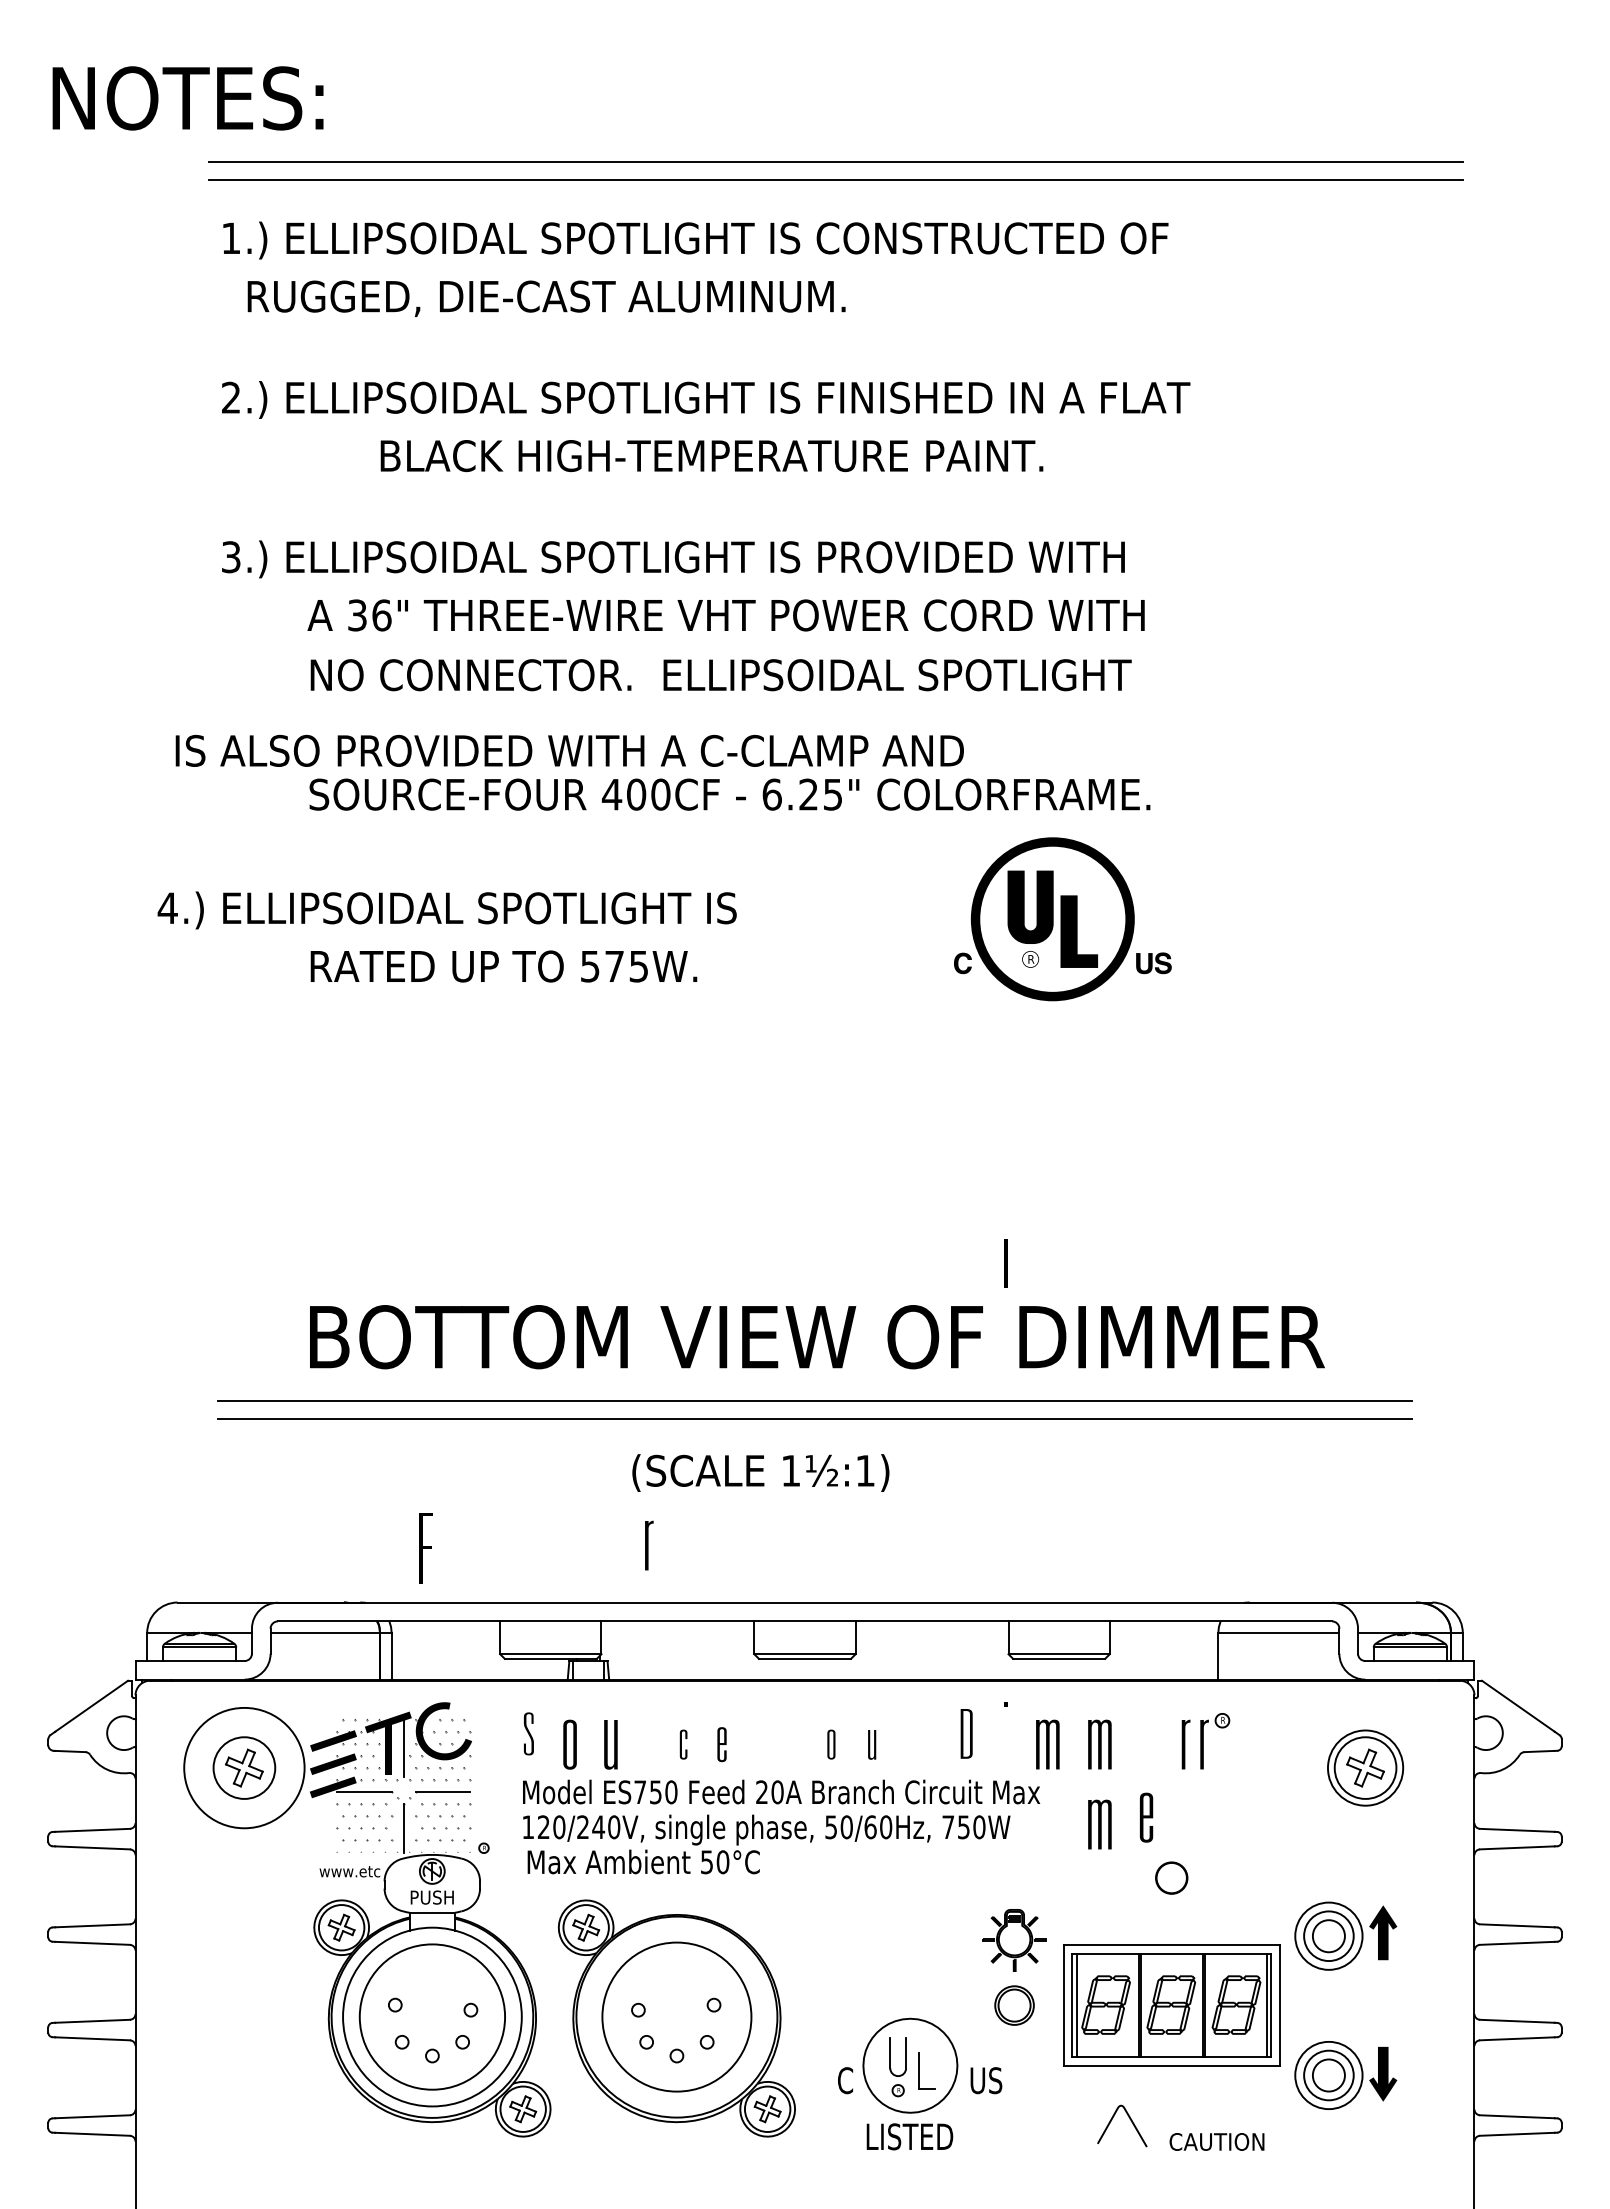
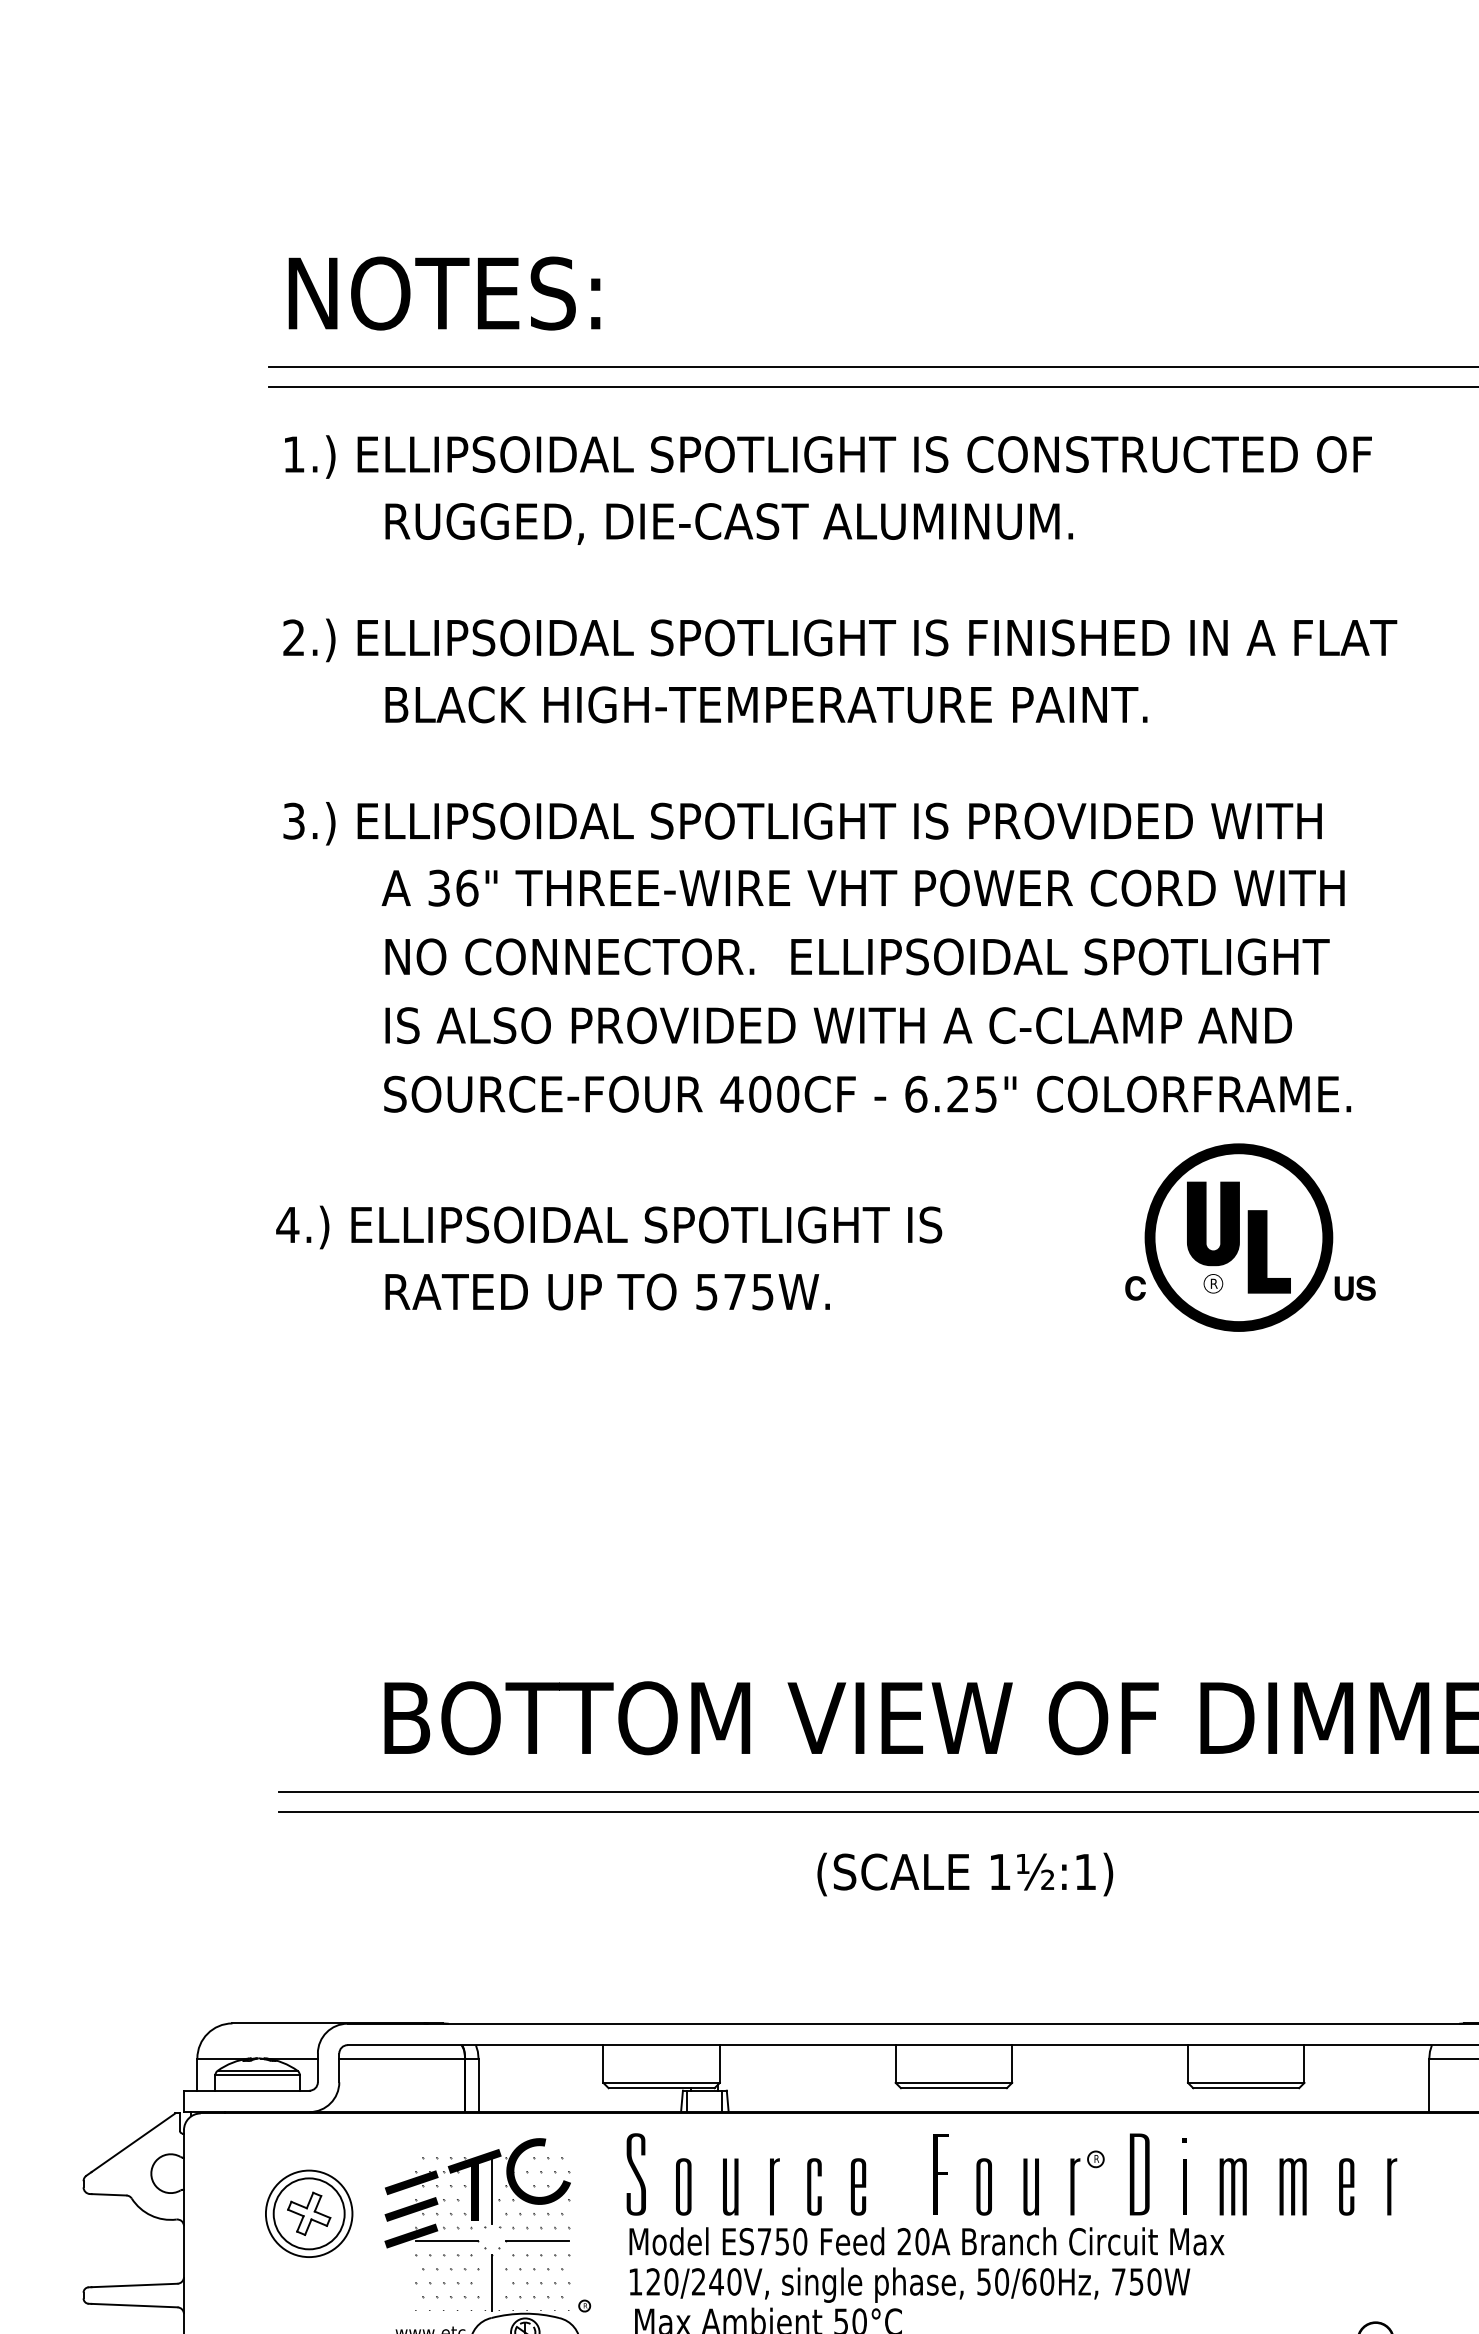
text: (187, 98) -> (443, 293), moved
text: (546, 298) -> (729, 523), moved
text: (711, 456) -> (765, 705), moved
text: (569, 750) -> (838, 1025), moved
text: (446, 910) -> (608, 1227), moved
line: (1005, 1263) -> (1184, 2186), moved
text: (760, 1472) -> (964, 1873), moved
part: (649, 1545) -> (775, 2186), moved
part: (425, 1548) -> (940, 2174), moved
part: (528, 1733) -> (635, 2174), size x1.67
part: (966, 1733) -> (1139, 2174), size x1.43
part: (1203, 1741) -> (1074, 2183), moved
part: (683, 1744) -> (814, 2186), size x1.67
part: (721, 1744) -> (857, 2186), size x1.43
part: (831, 1744) -> (984, 2186), size x1.67
part: (871, 1744) -> (1030, 2186), size x1.67
circle: (244, 1767) -> (309, 2213), size x0.62
part: (1146, 1817) -> (1346, 2186), moved
part: (1099, 1824) -> (1292, 2278), removed

